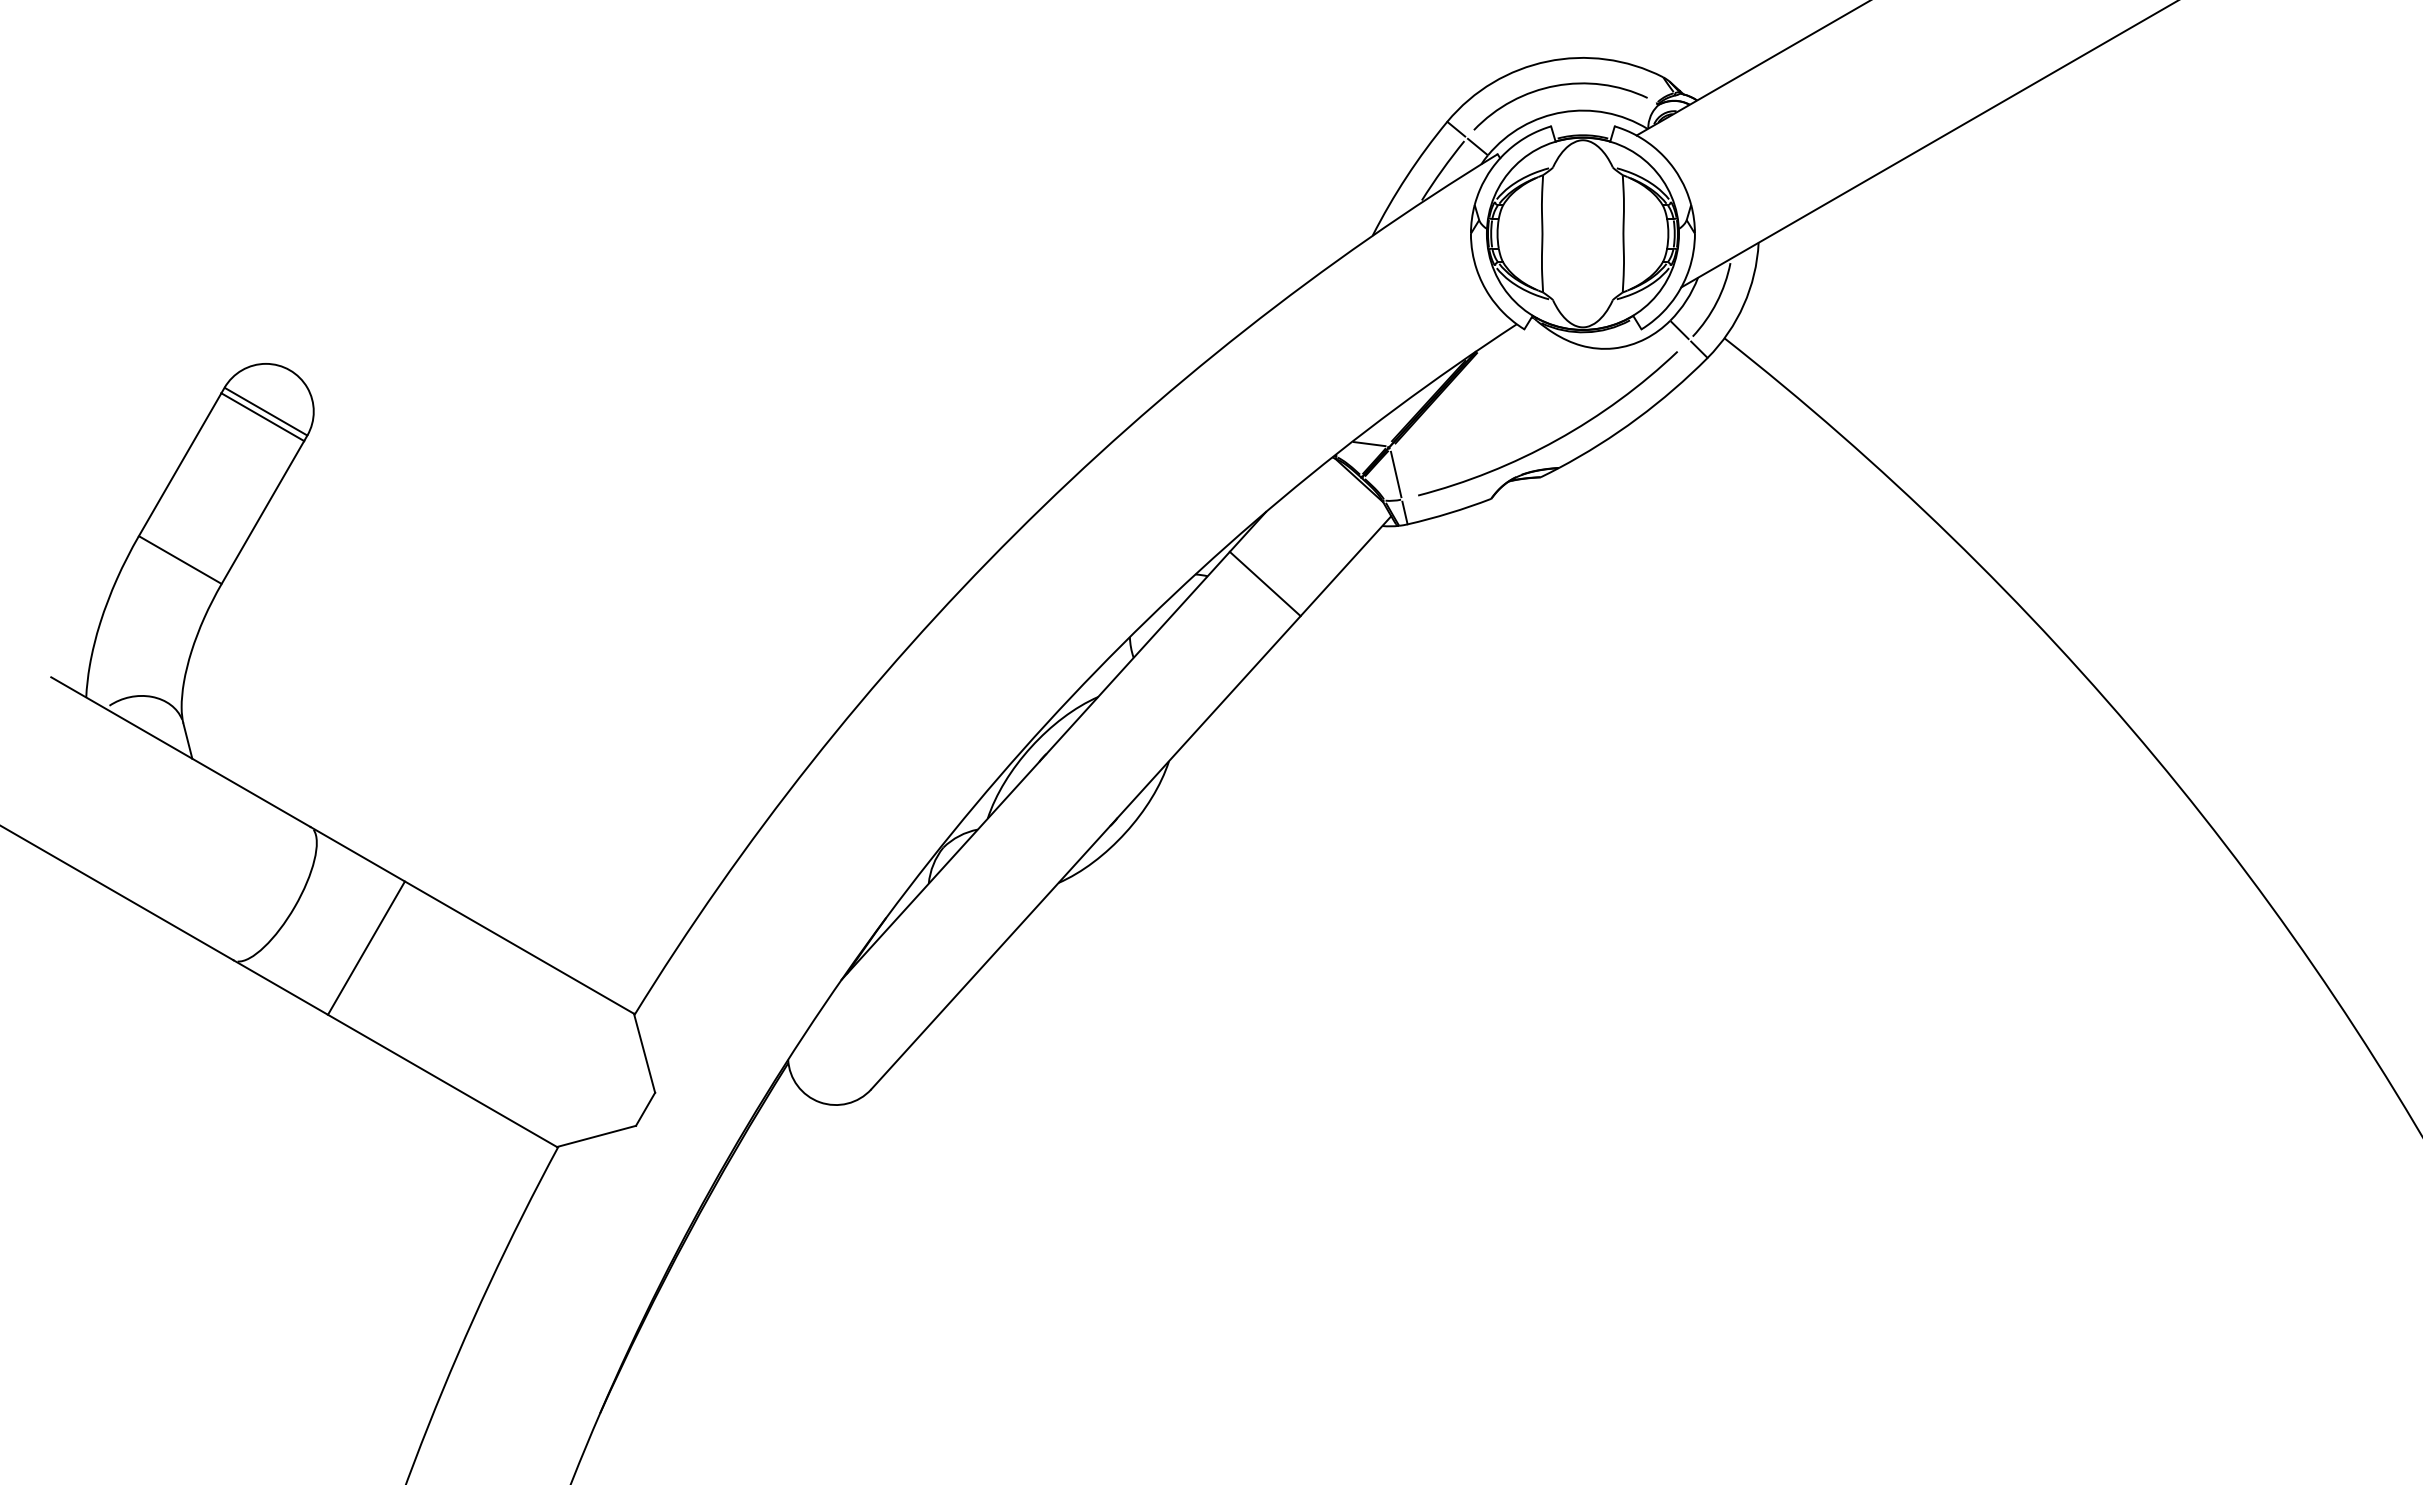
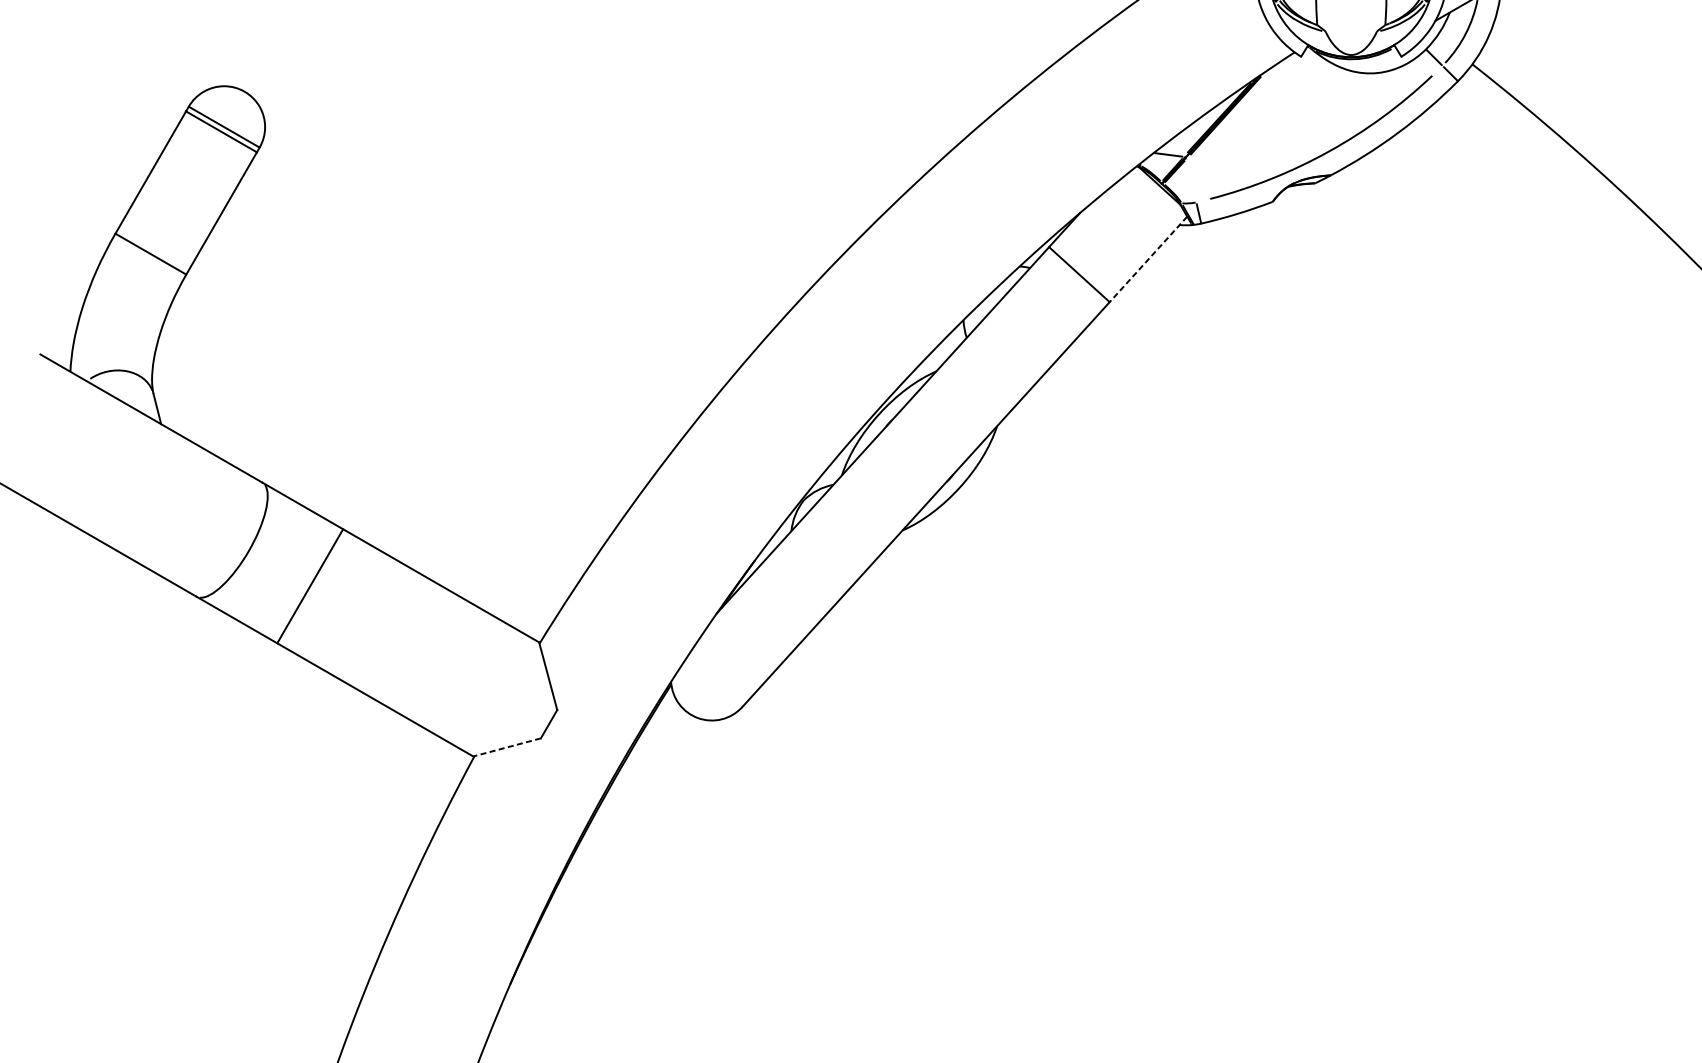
line: (1396, 474) -> (1191, 180), removed
line: (1345, 566) -> (1148, 259), solid -> dashed
line: (596, 1136) -> (507, 747), solid -> dashed

